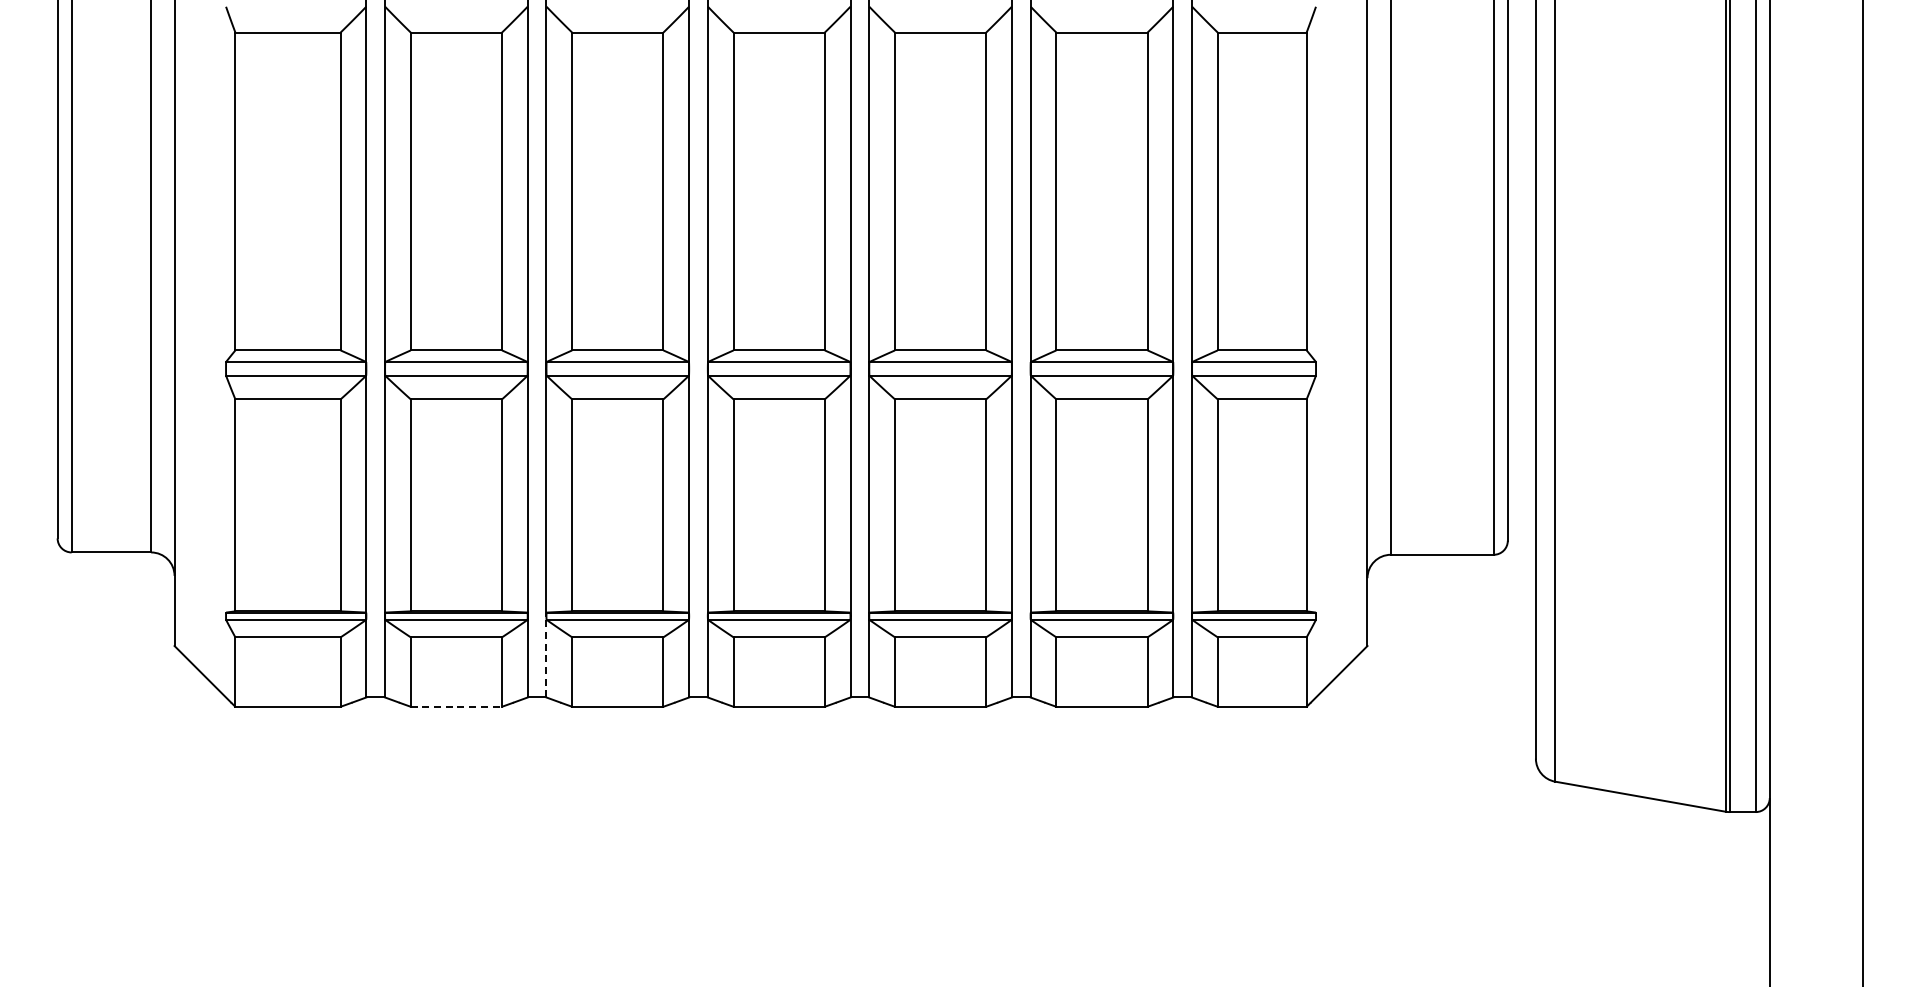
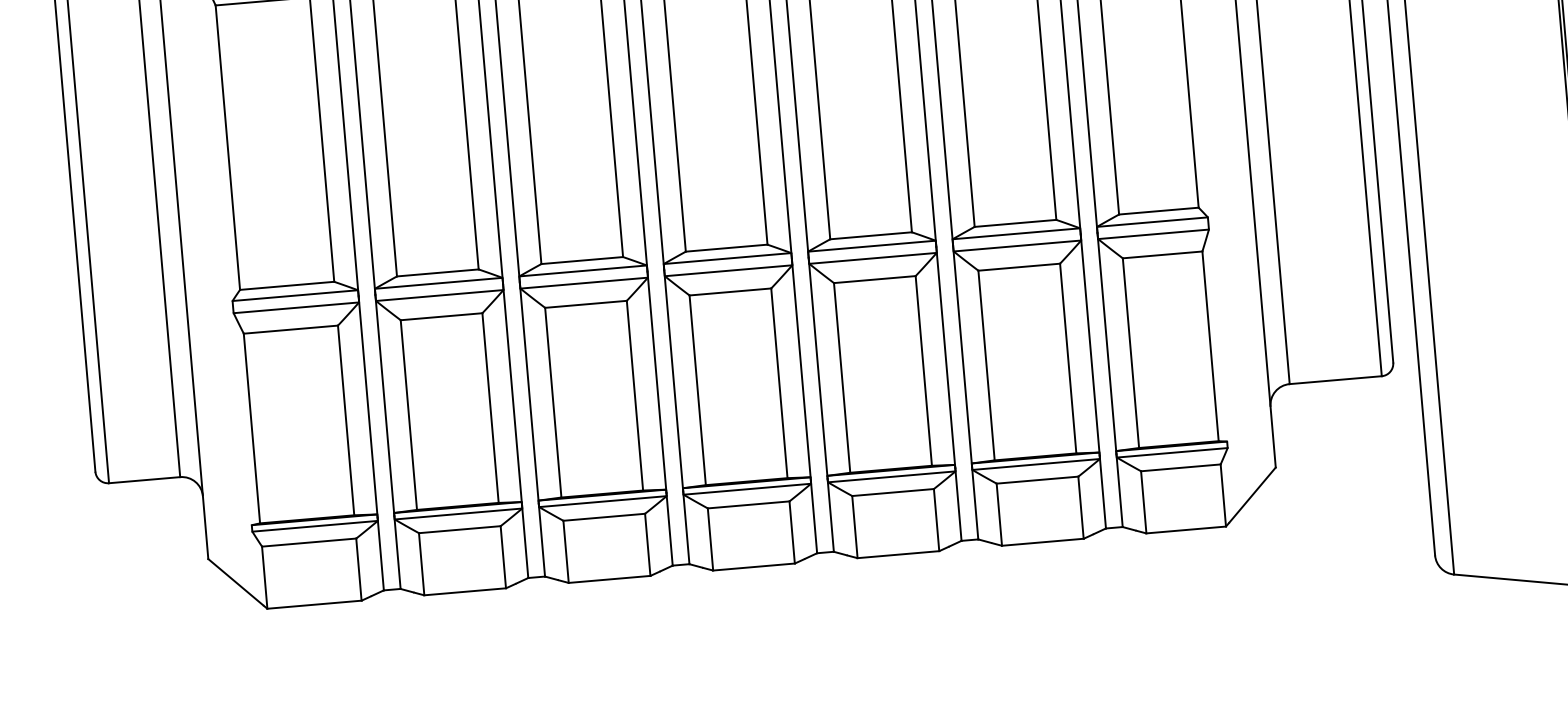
line: (546, 656) -> (541, 539), dashed -> solid
line: (456, 706) -> (465, 591), dashed -> solid

